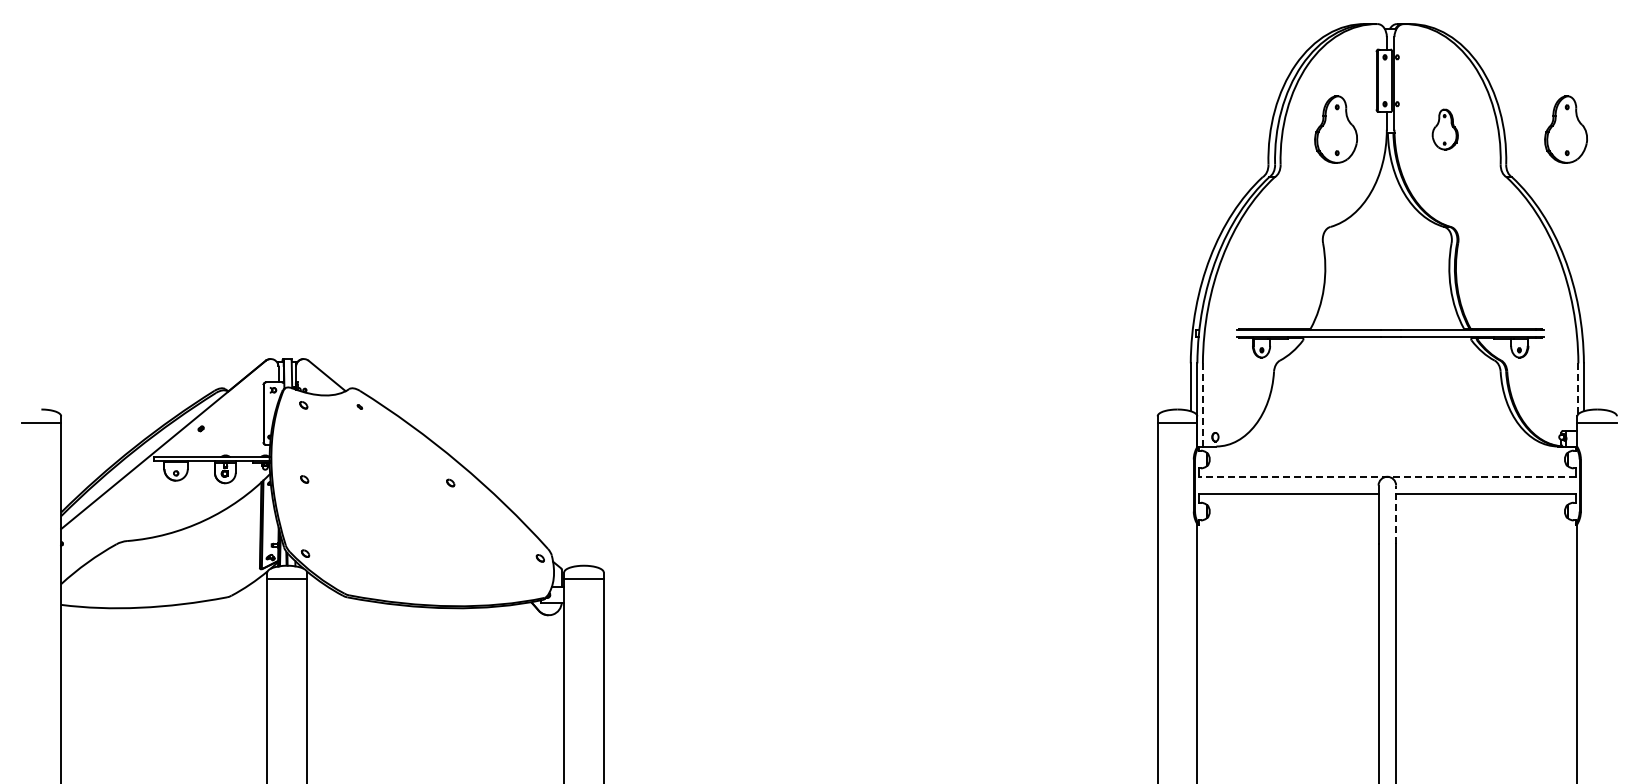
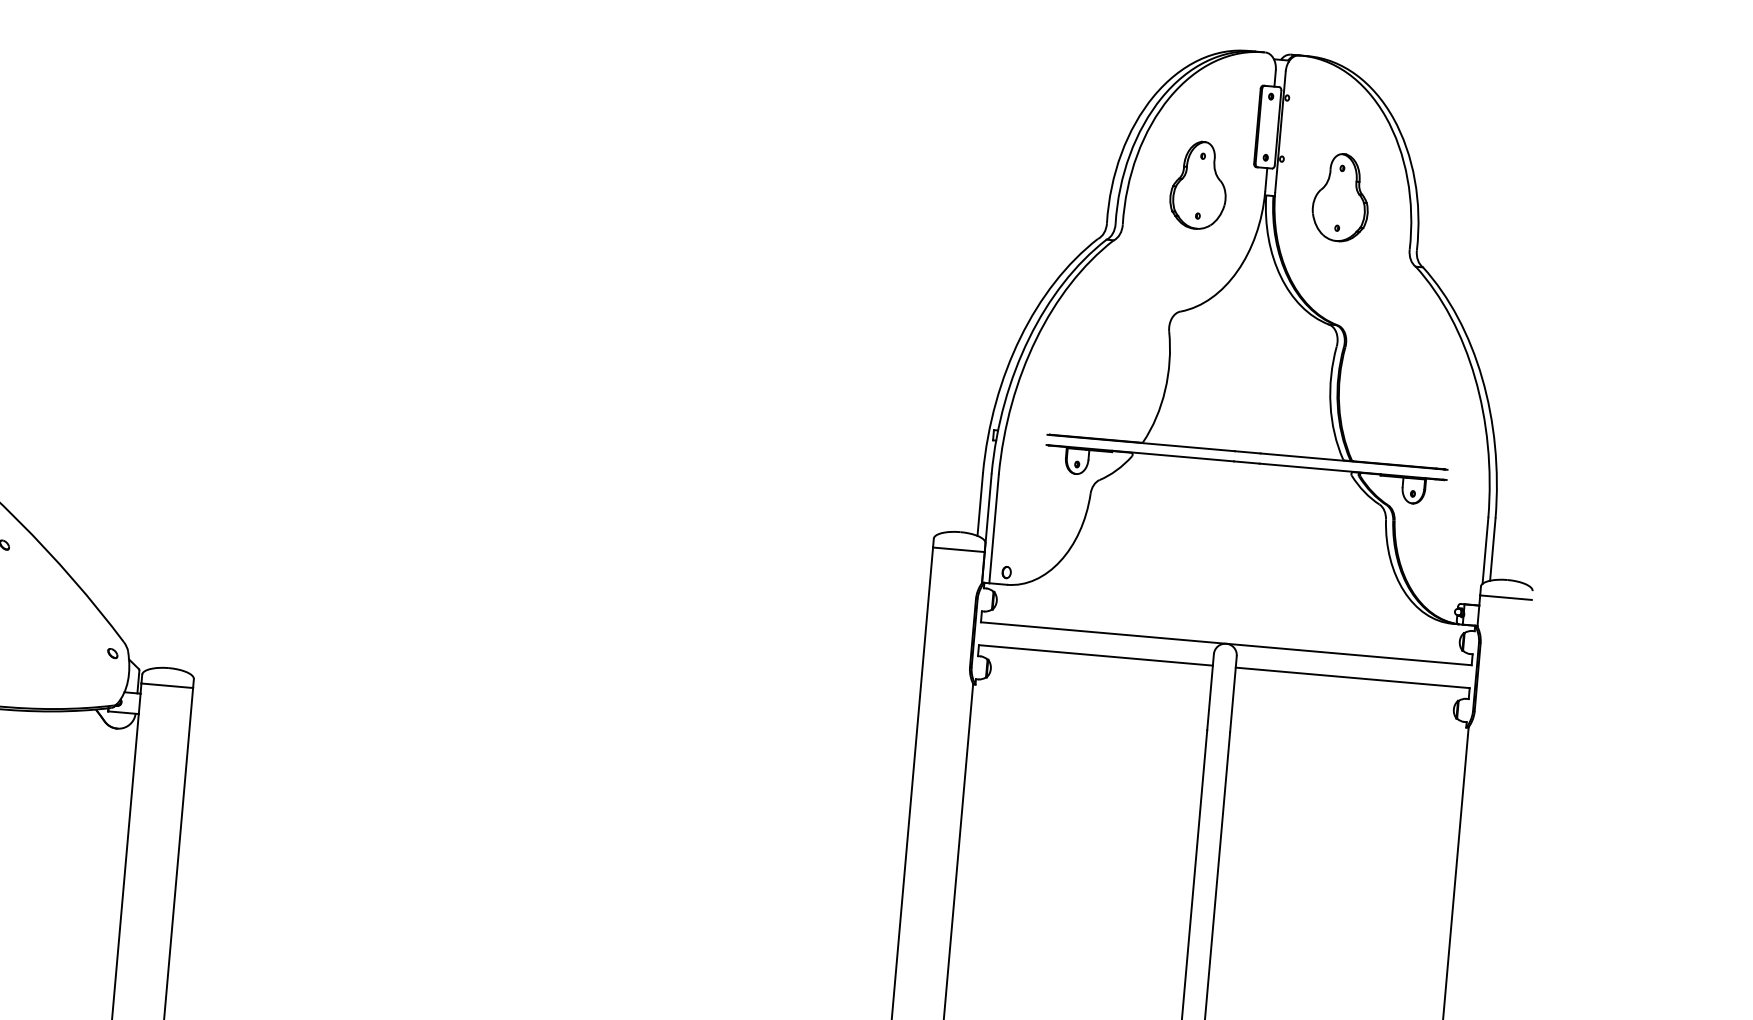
part: (1445, 129) -> (1341, 197), size x1.67
part: (1565, 129) -> (1498, 211), removed
line: (1578, 388) -> (1485, 550), dashed -> solid
line: (1202, 404) -> (993, 528), dashed -> solid
line: (1386, 476) -> (1225, 643), dashed -> solid
line: (1396, 514) -> (1233, 693), dashed -> solid

